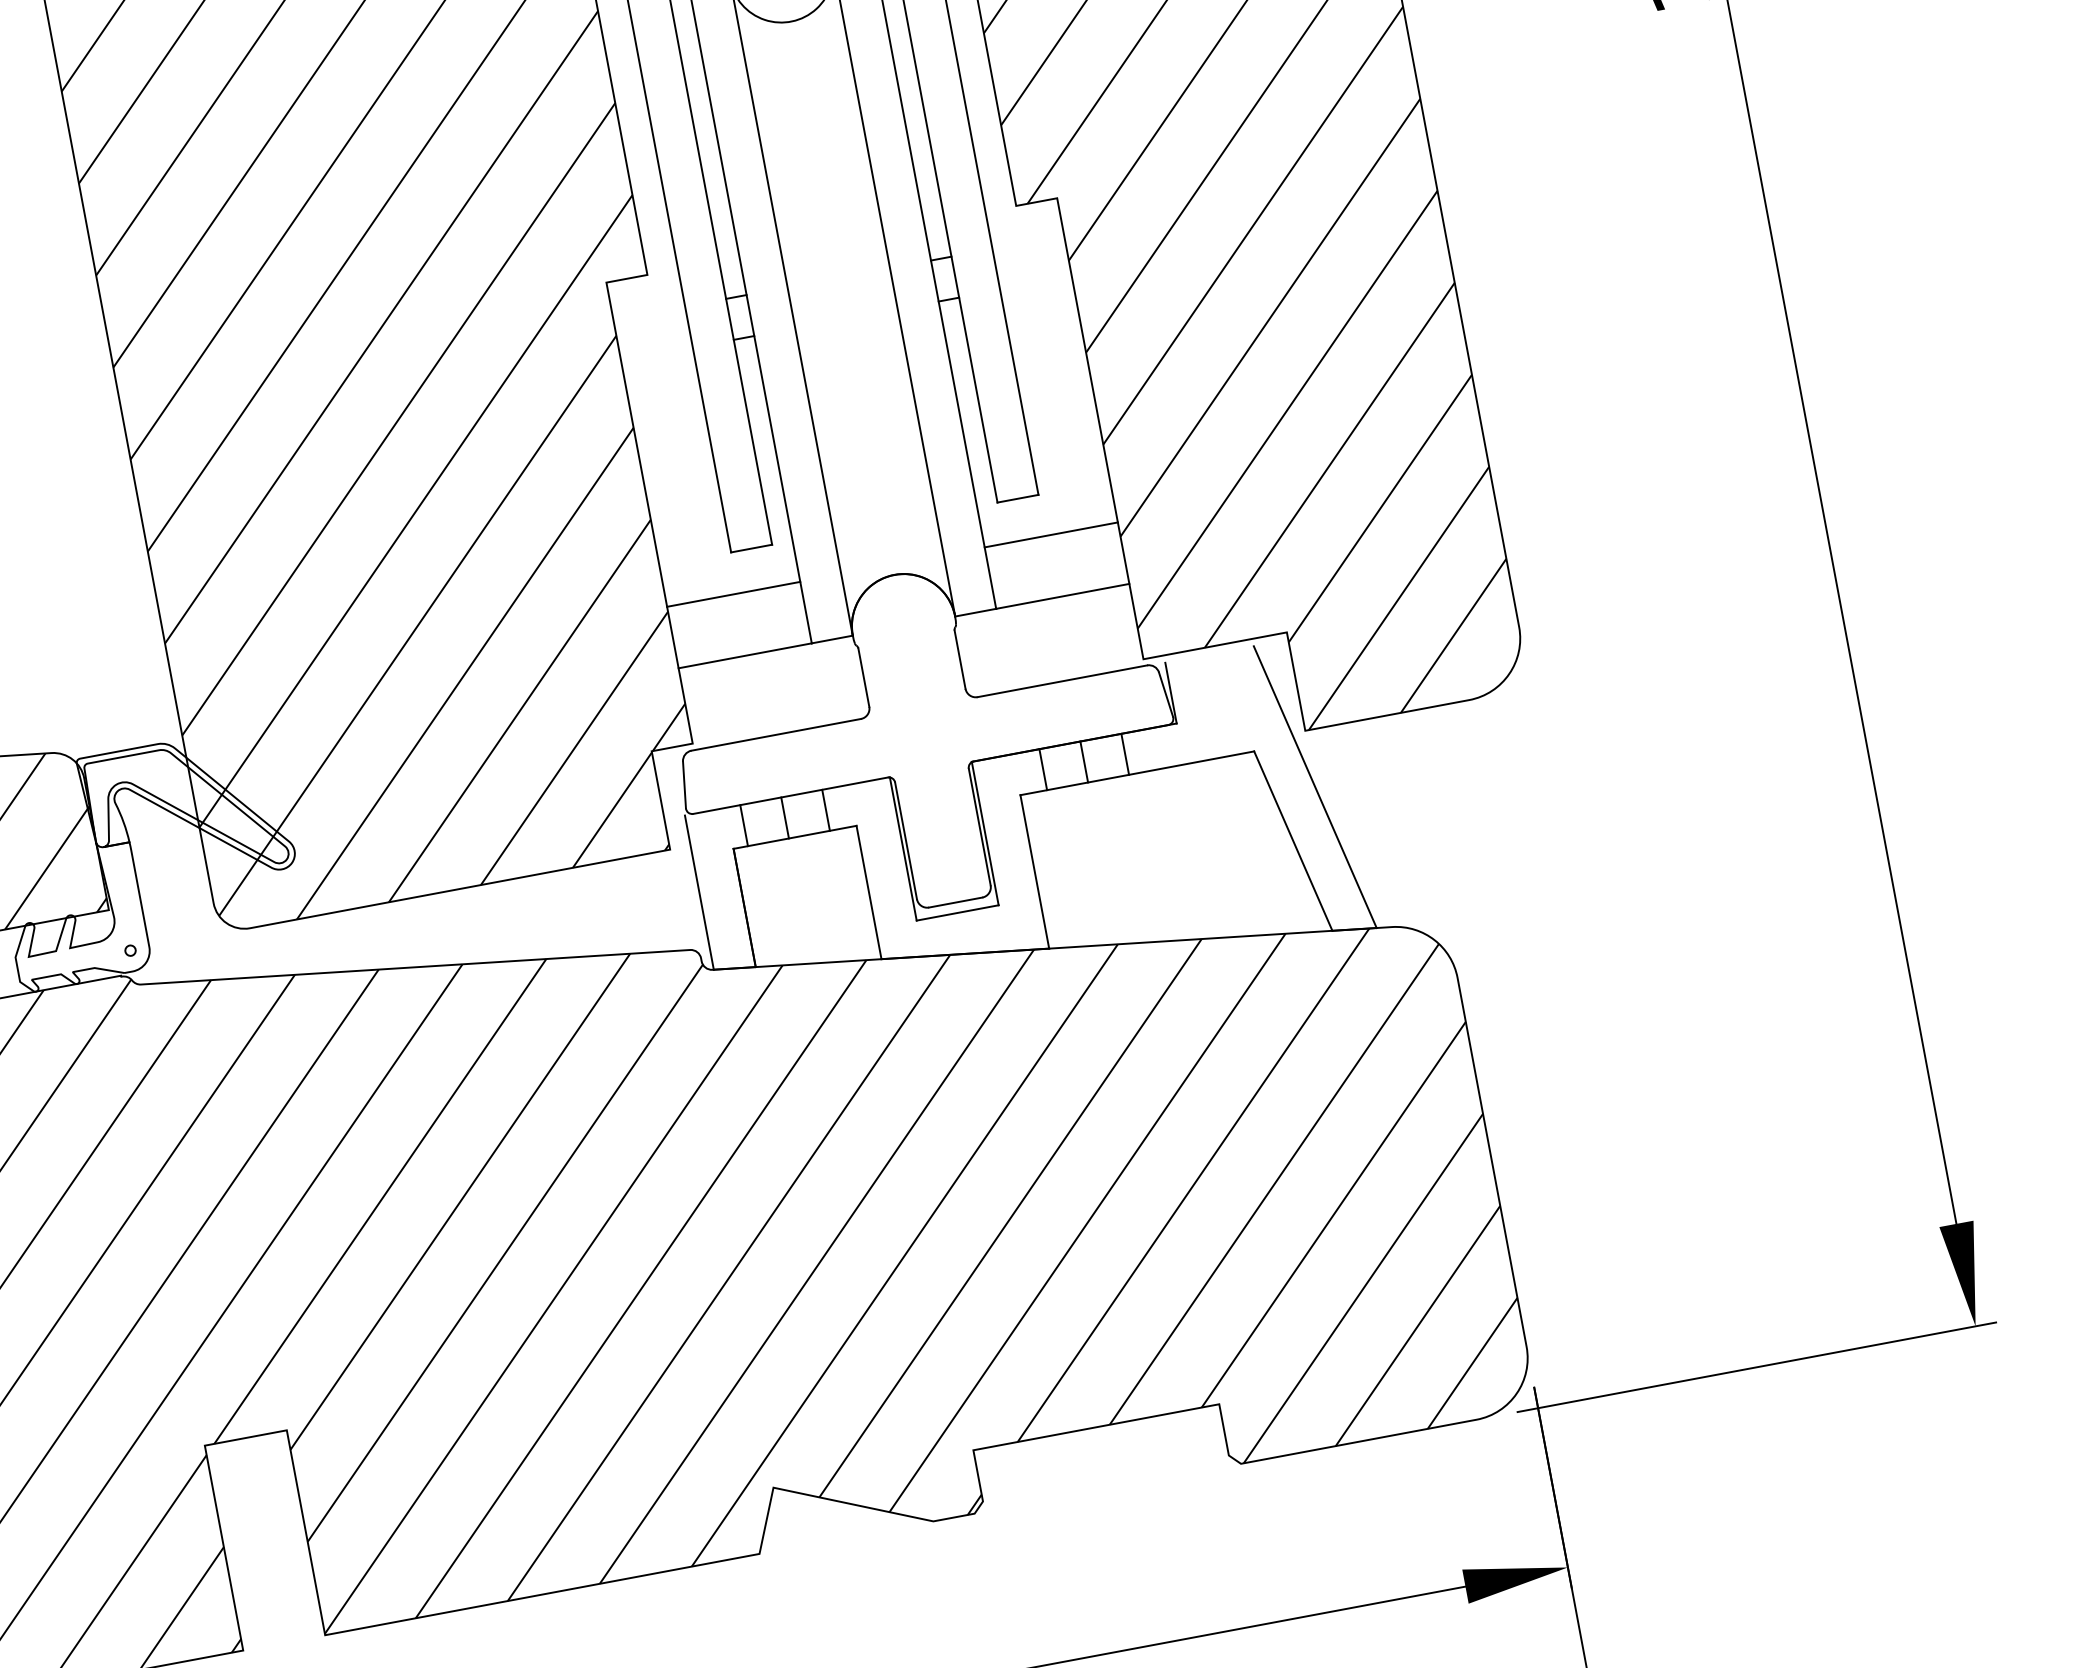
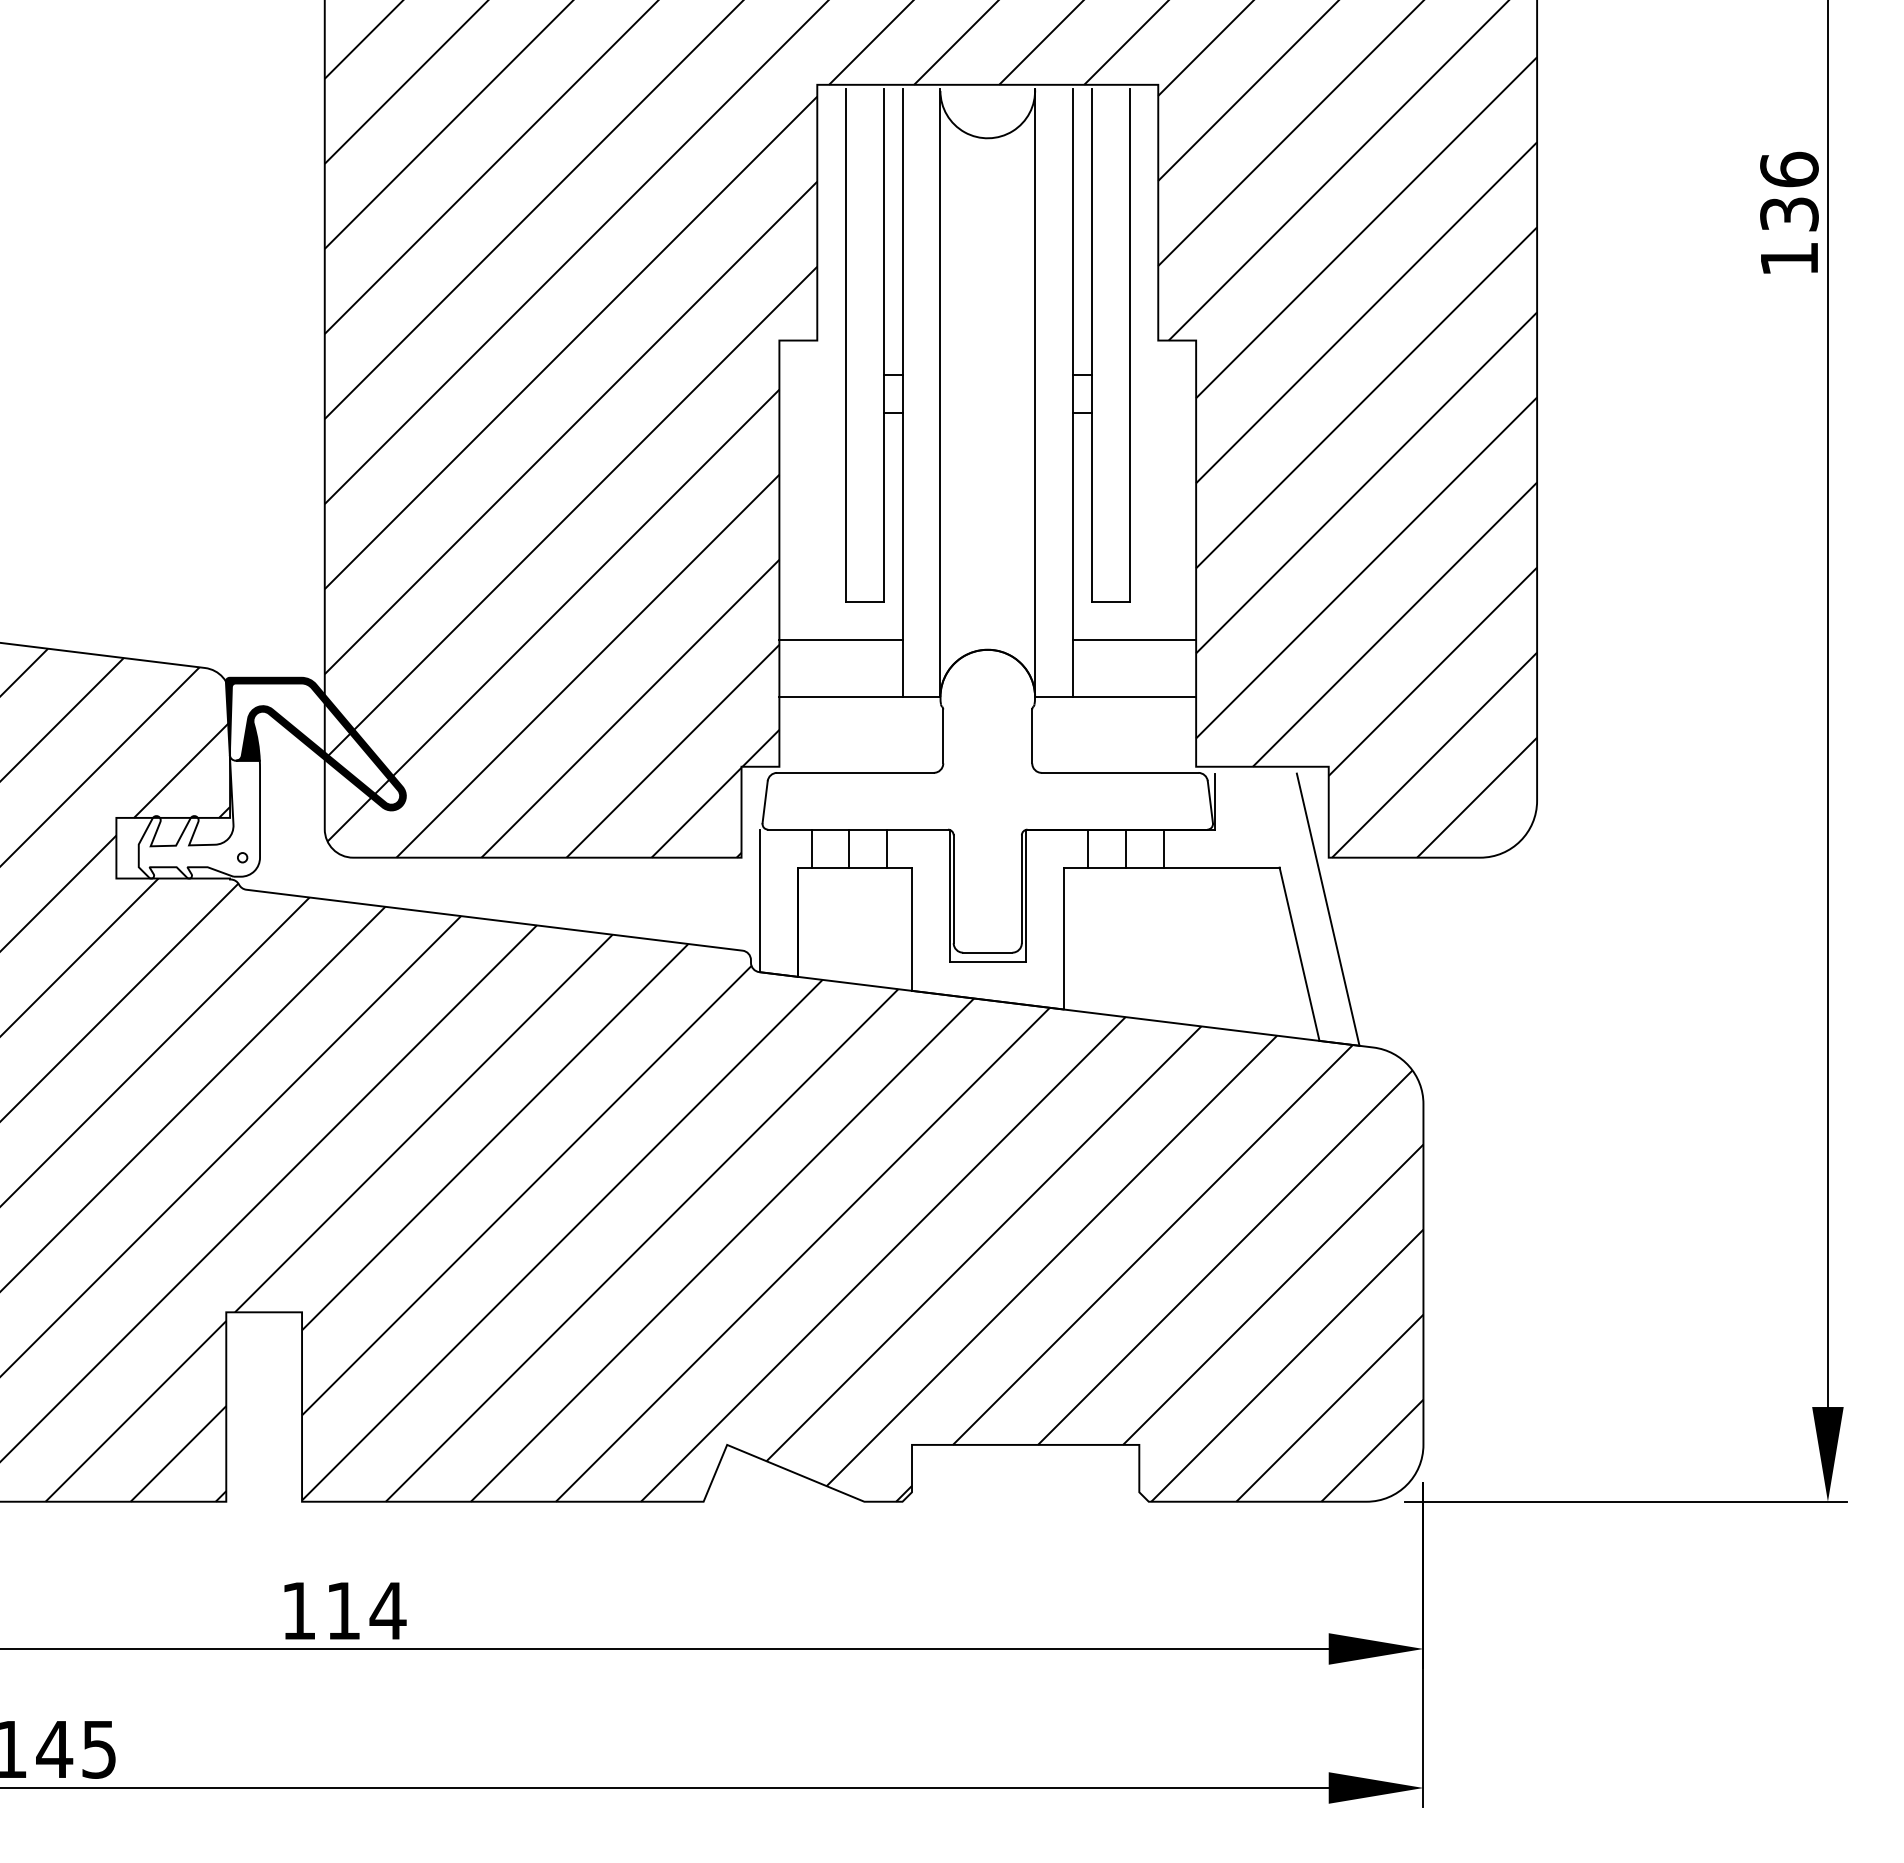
fill: (186, 812) -> (315, 743), added

